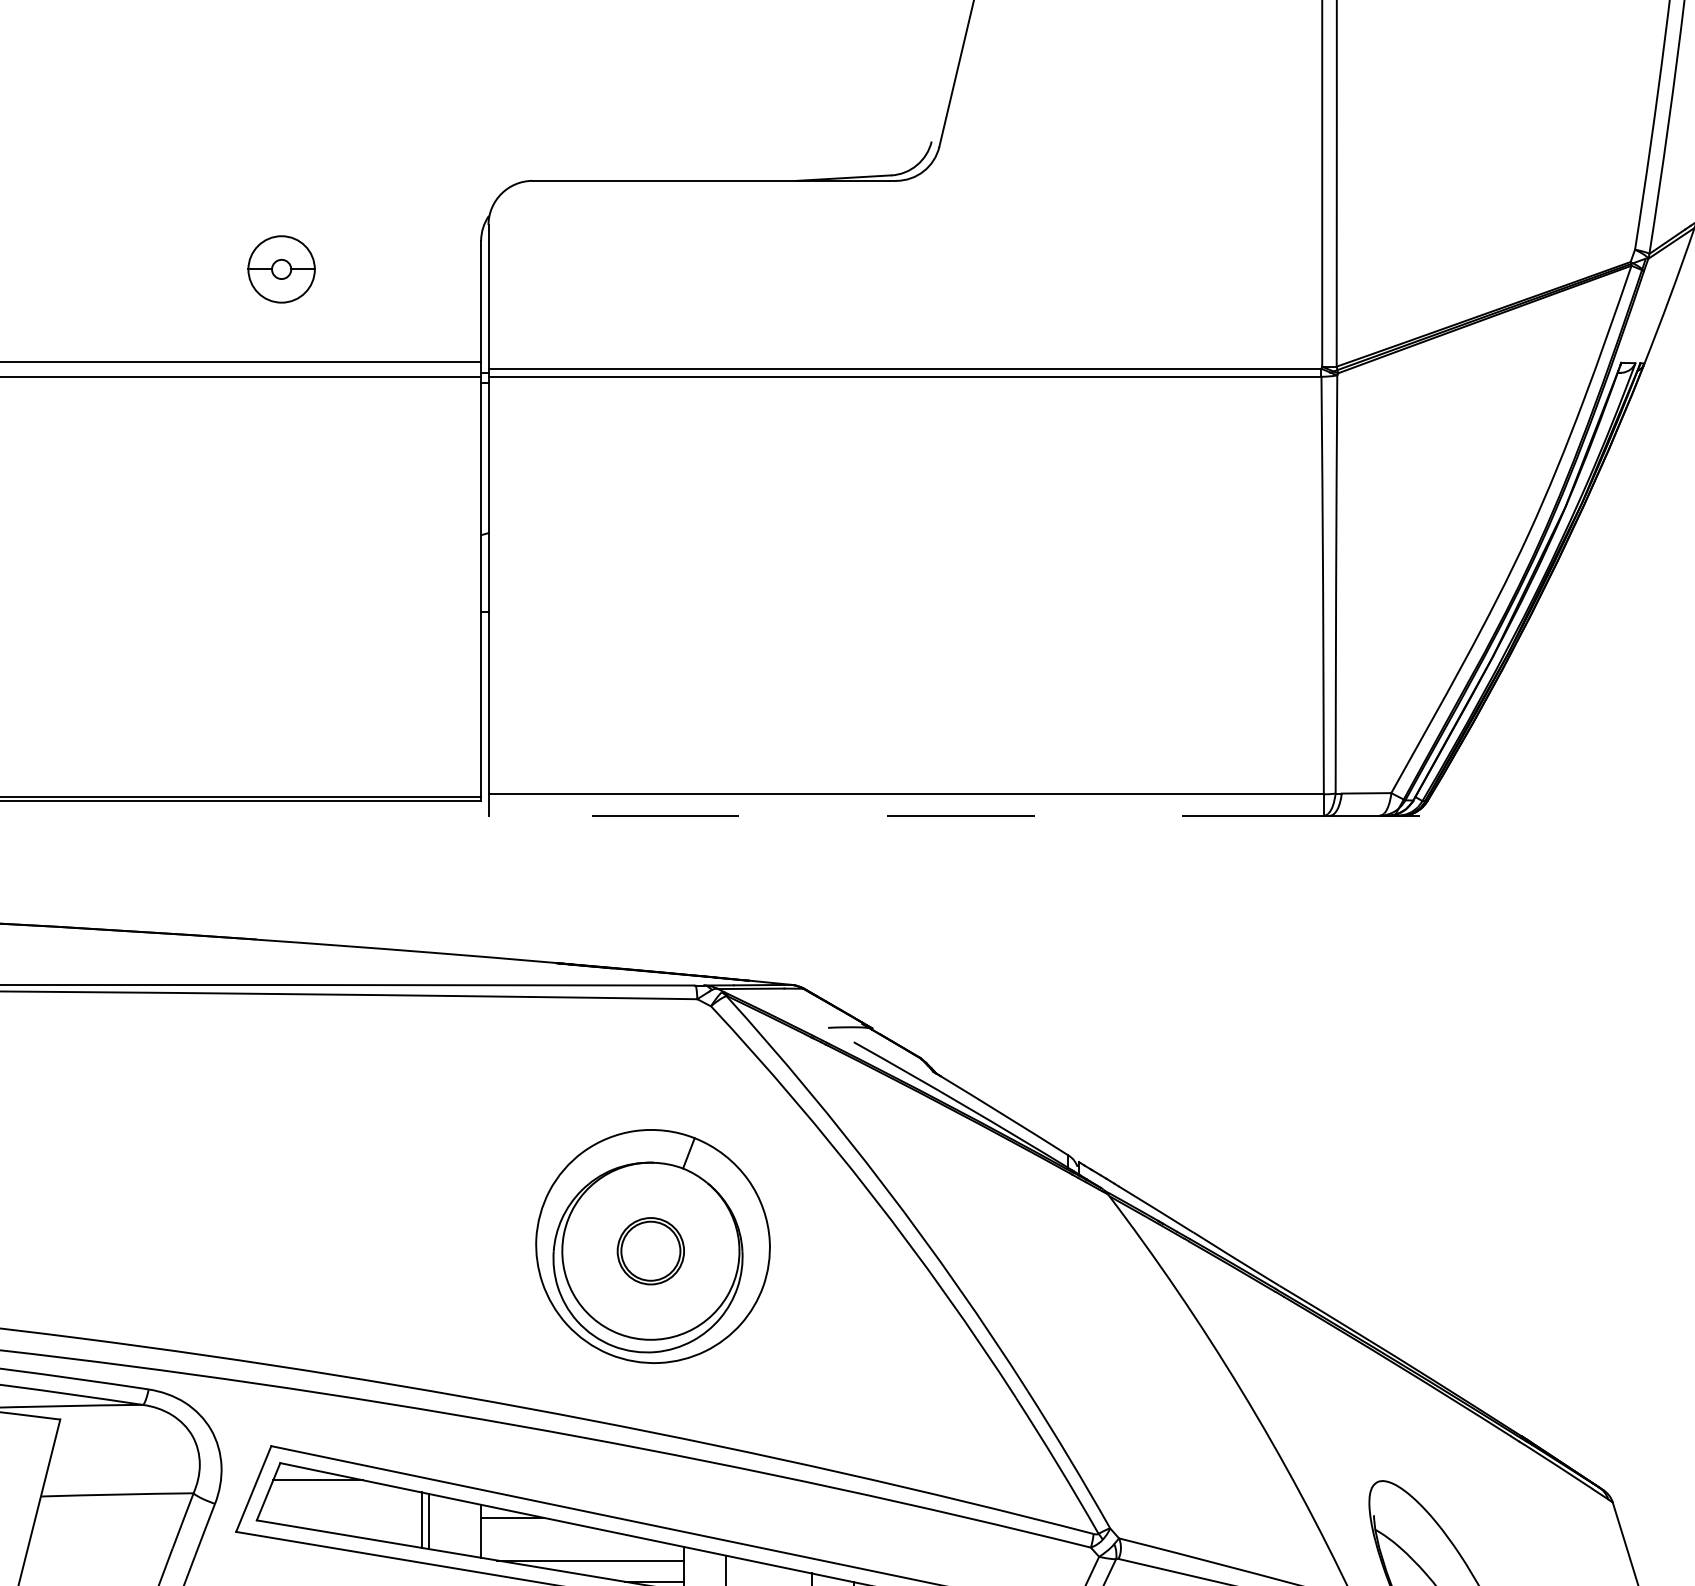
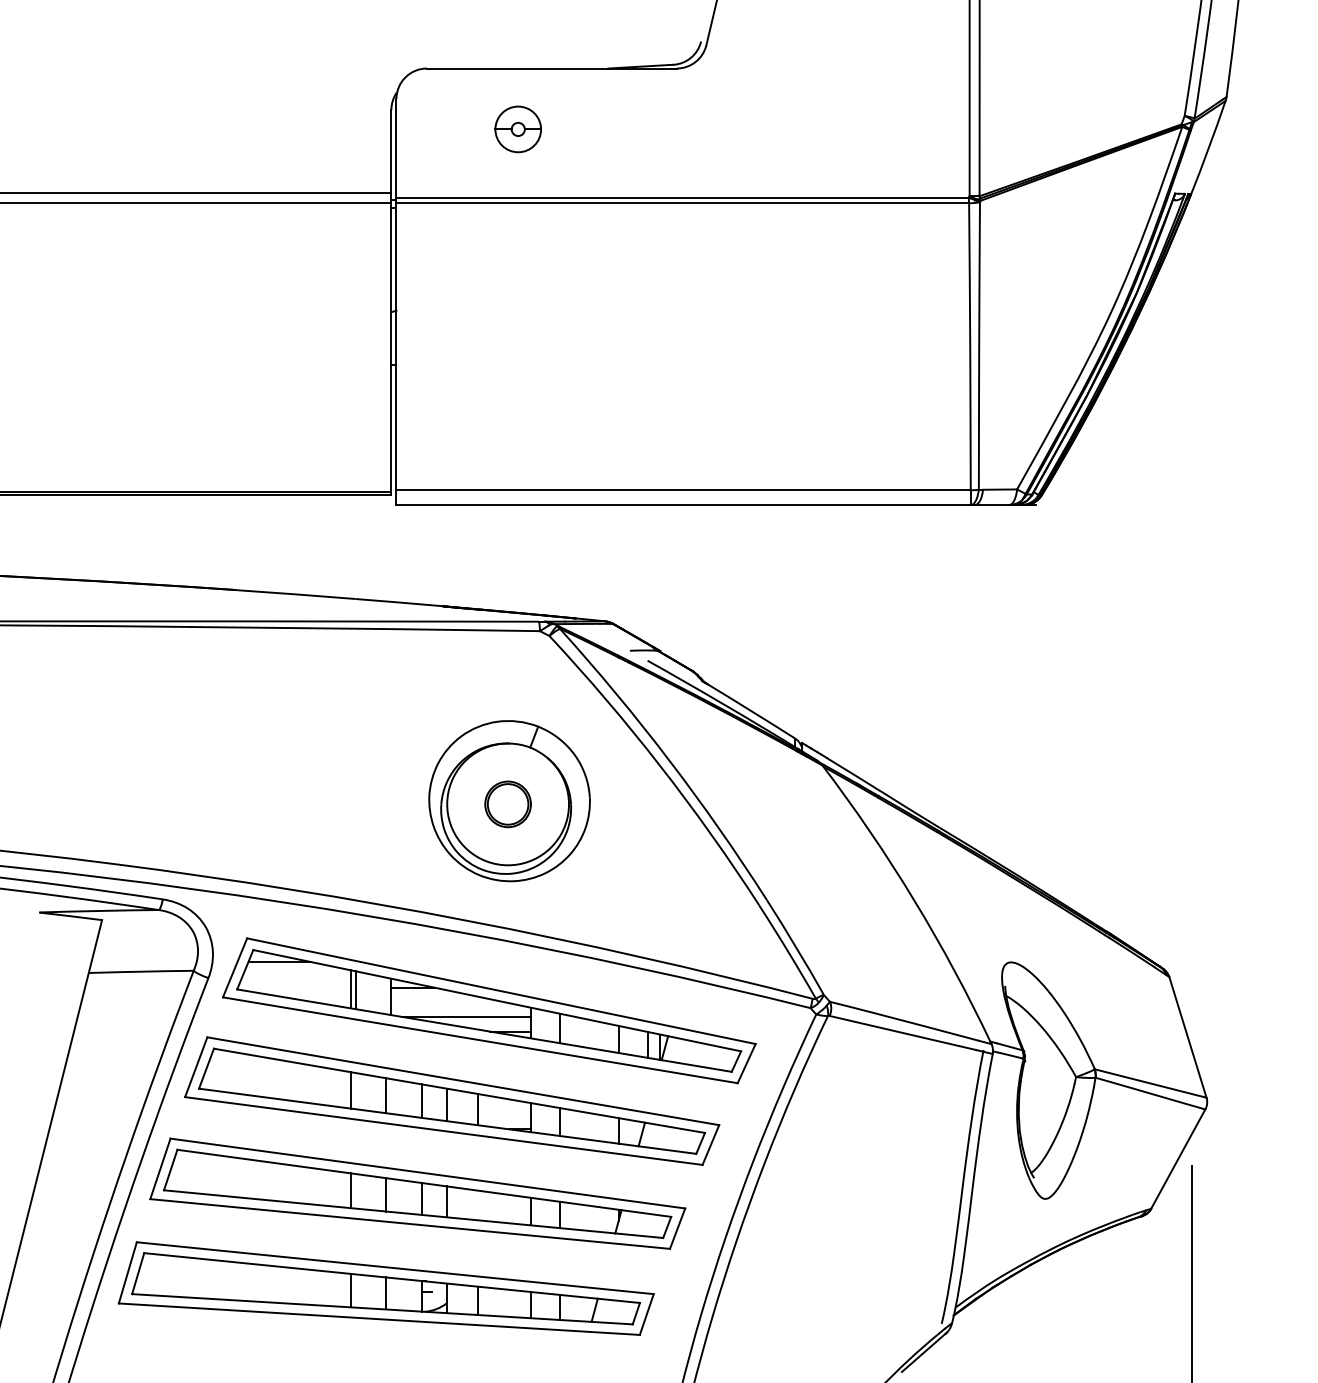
part: (280, 269) -> (517, 129), moved
line: (908, 815) -> (685, 504), dashed -> solid

